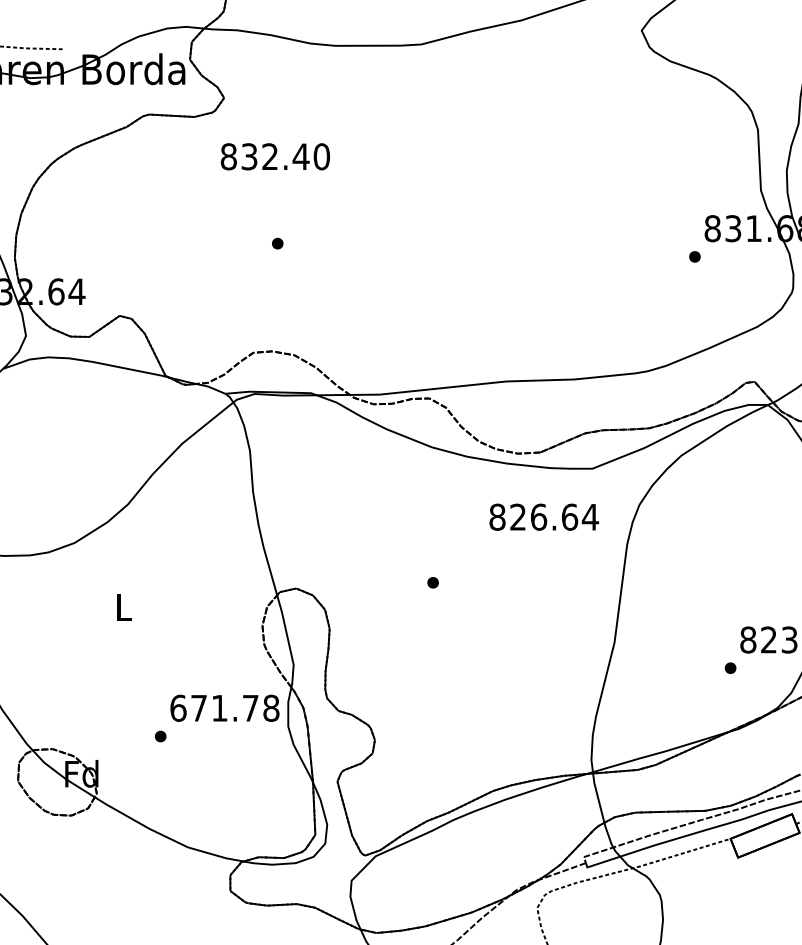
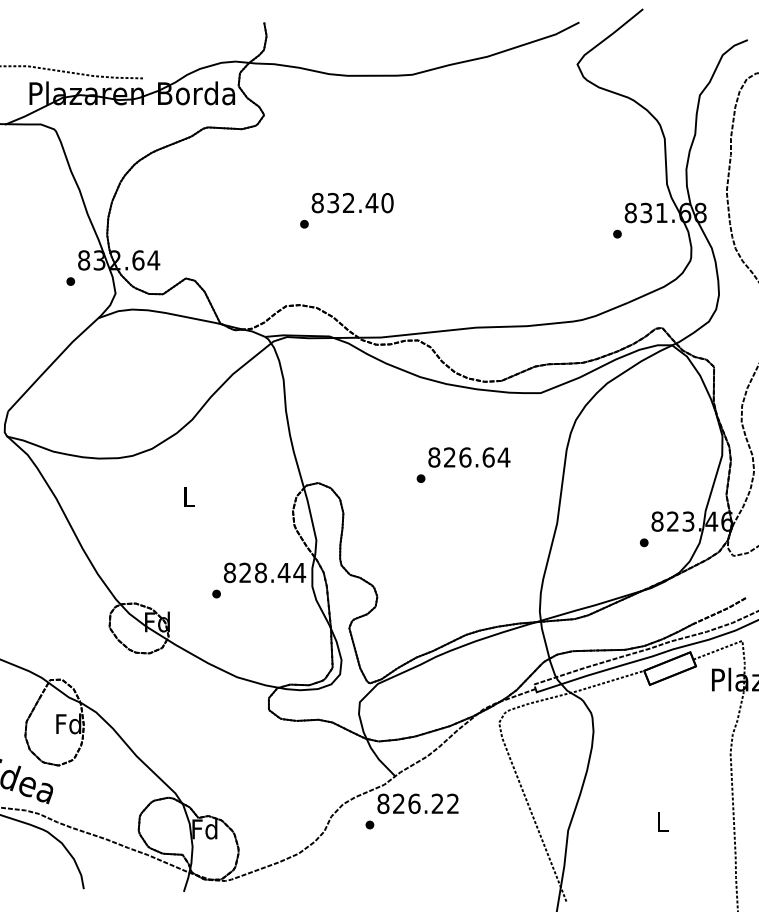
text: (275, 156) -> (352, 202), moved
text: (544, 517) -> (469, 457), moved
text: (224, 707) -> (264, 572), 671.78 -> 828.44

